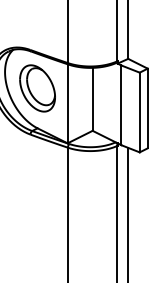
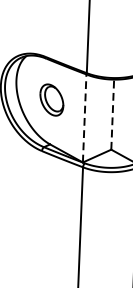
part: (37, 88) -> (51, 100), size x0.6
line: (92, 98) -> (112, 113), solid -> dashed
line: (67, 103) -> (84, 118), solid -> dashed

